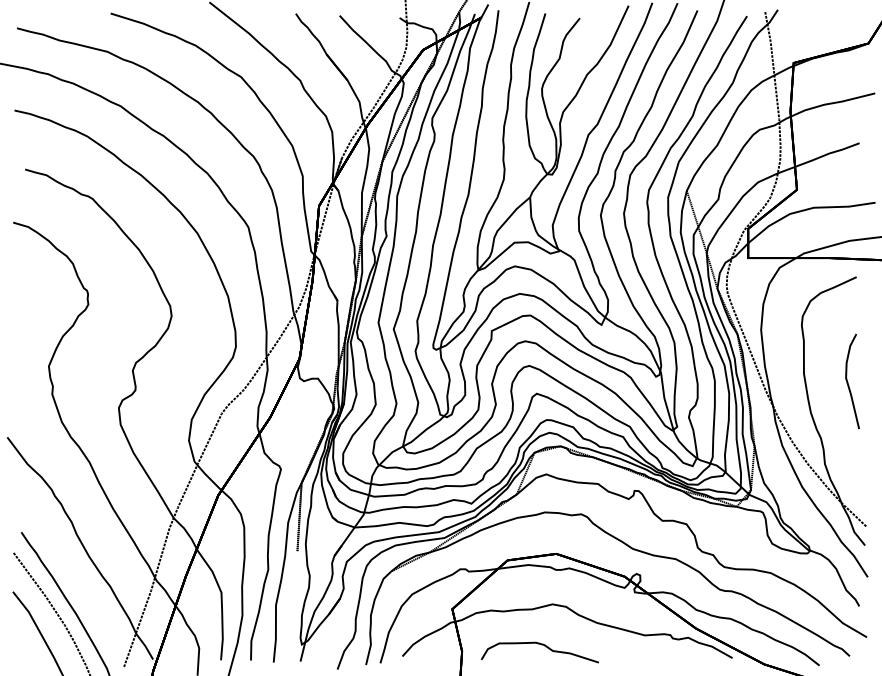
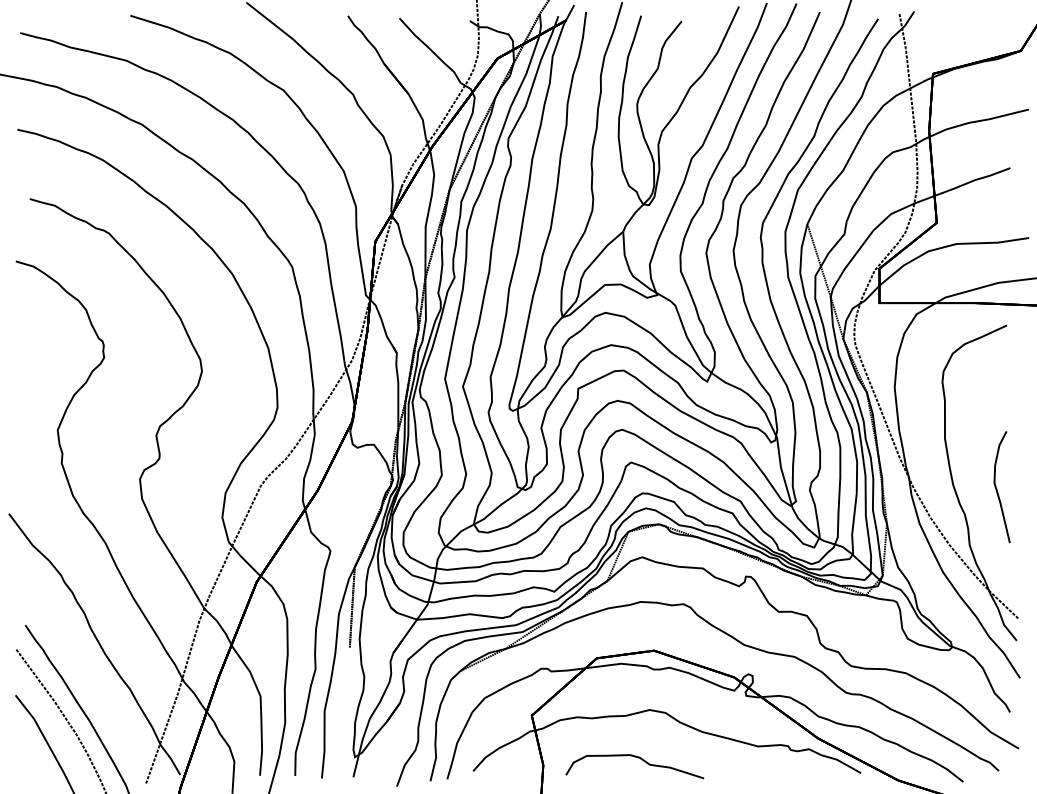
curve: (848, 382) -> (997, 488), moved

